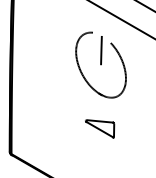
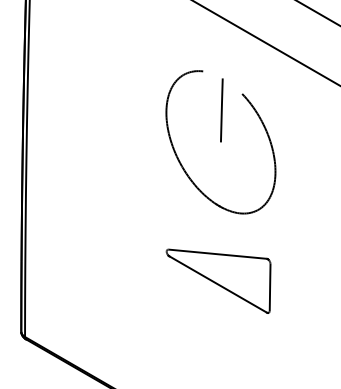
part: (99, 128) -> (217, 280), size x1.67

